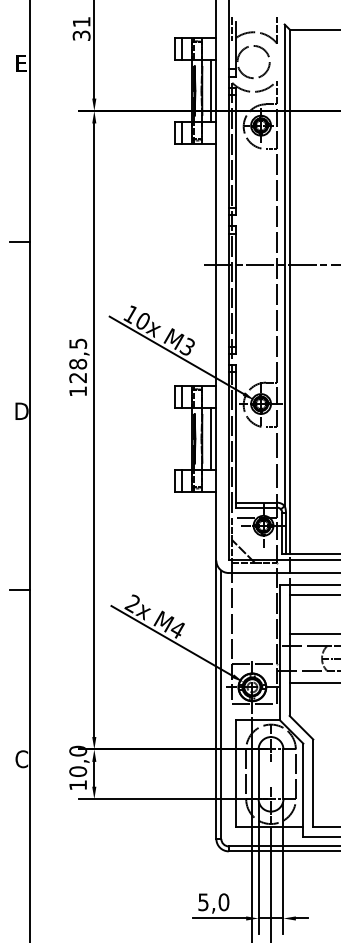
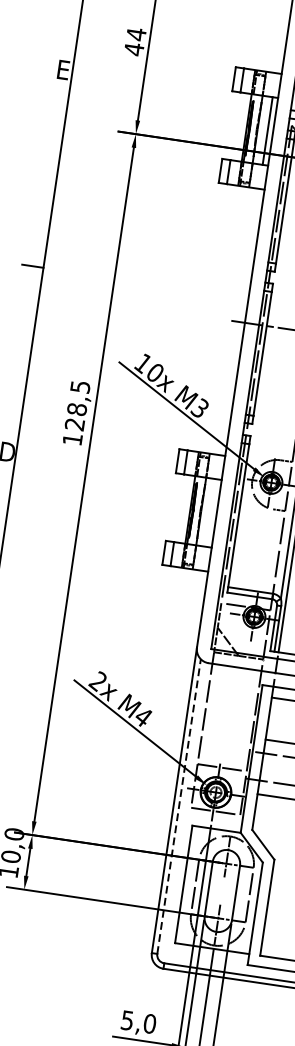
text: (81, 28) -> (135, 41), 31 -> 44
line: (211, 438) -> (211, 512), removed
line: (221, 704) -> (179, 806), solid -> dashed

